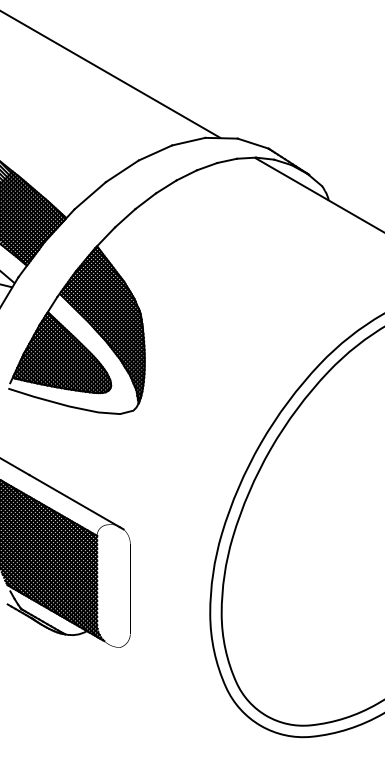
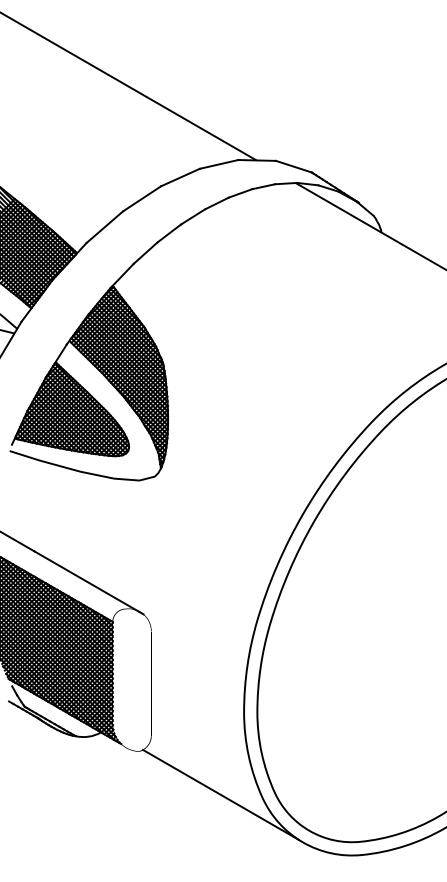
line: (190, 684) -> (221, 794), added

